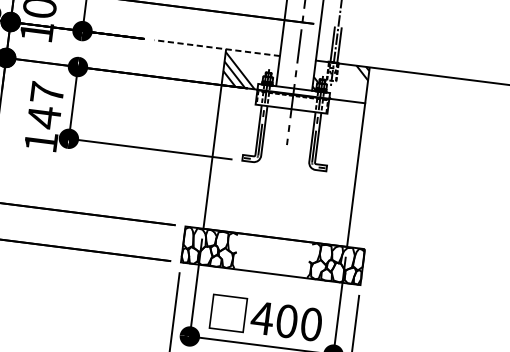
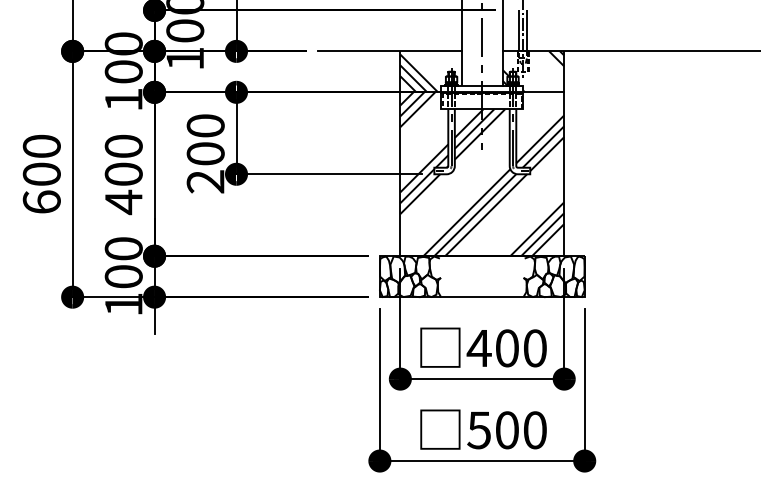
line: (217, 48) -> (390, 51), dashed -> solid
text: (44, 117) -> (205, 153), 147 -> 200
hatch: (284, 166) -> (482, 174), added

